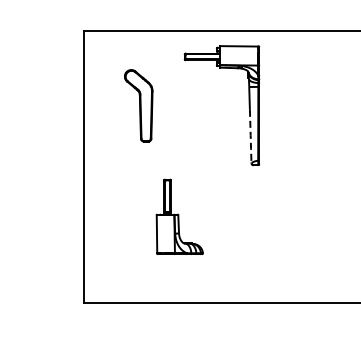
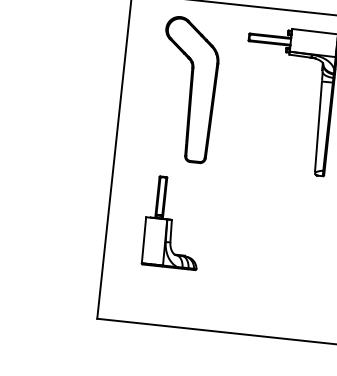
part: (138, 105) -> (187, 89), size x1.67
line: (250, 137) -> (317, 142), dashed -> solid
part: (179, 216) -> (173, 222), moved

